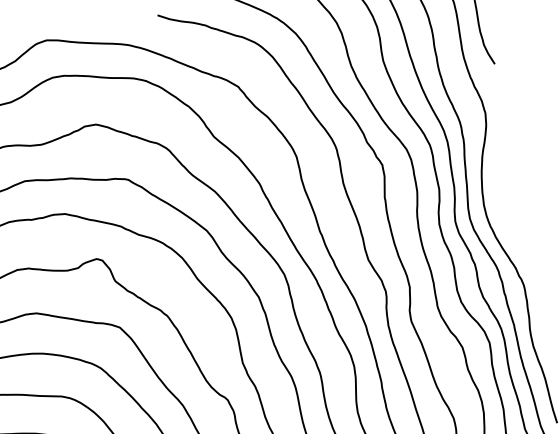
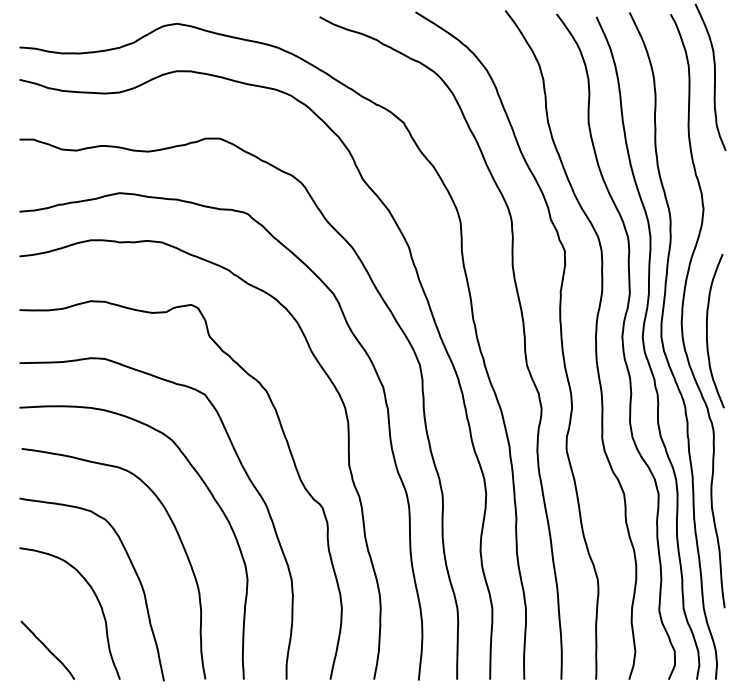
curve: (505, 208) -> (707, 331), added

